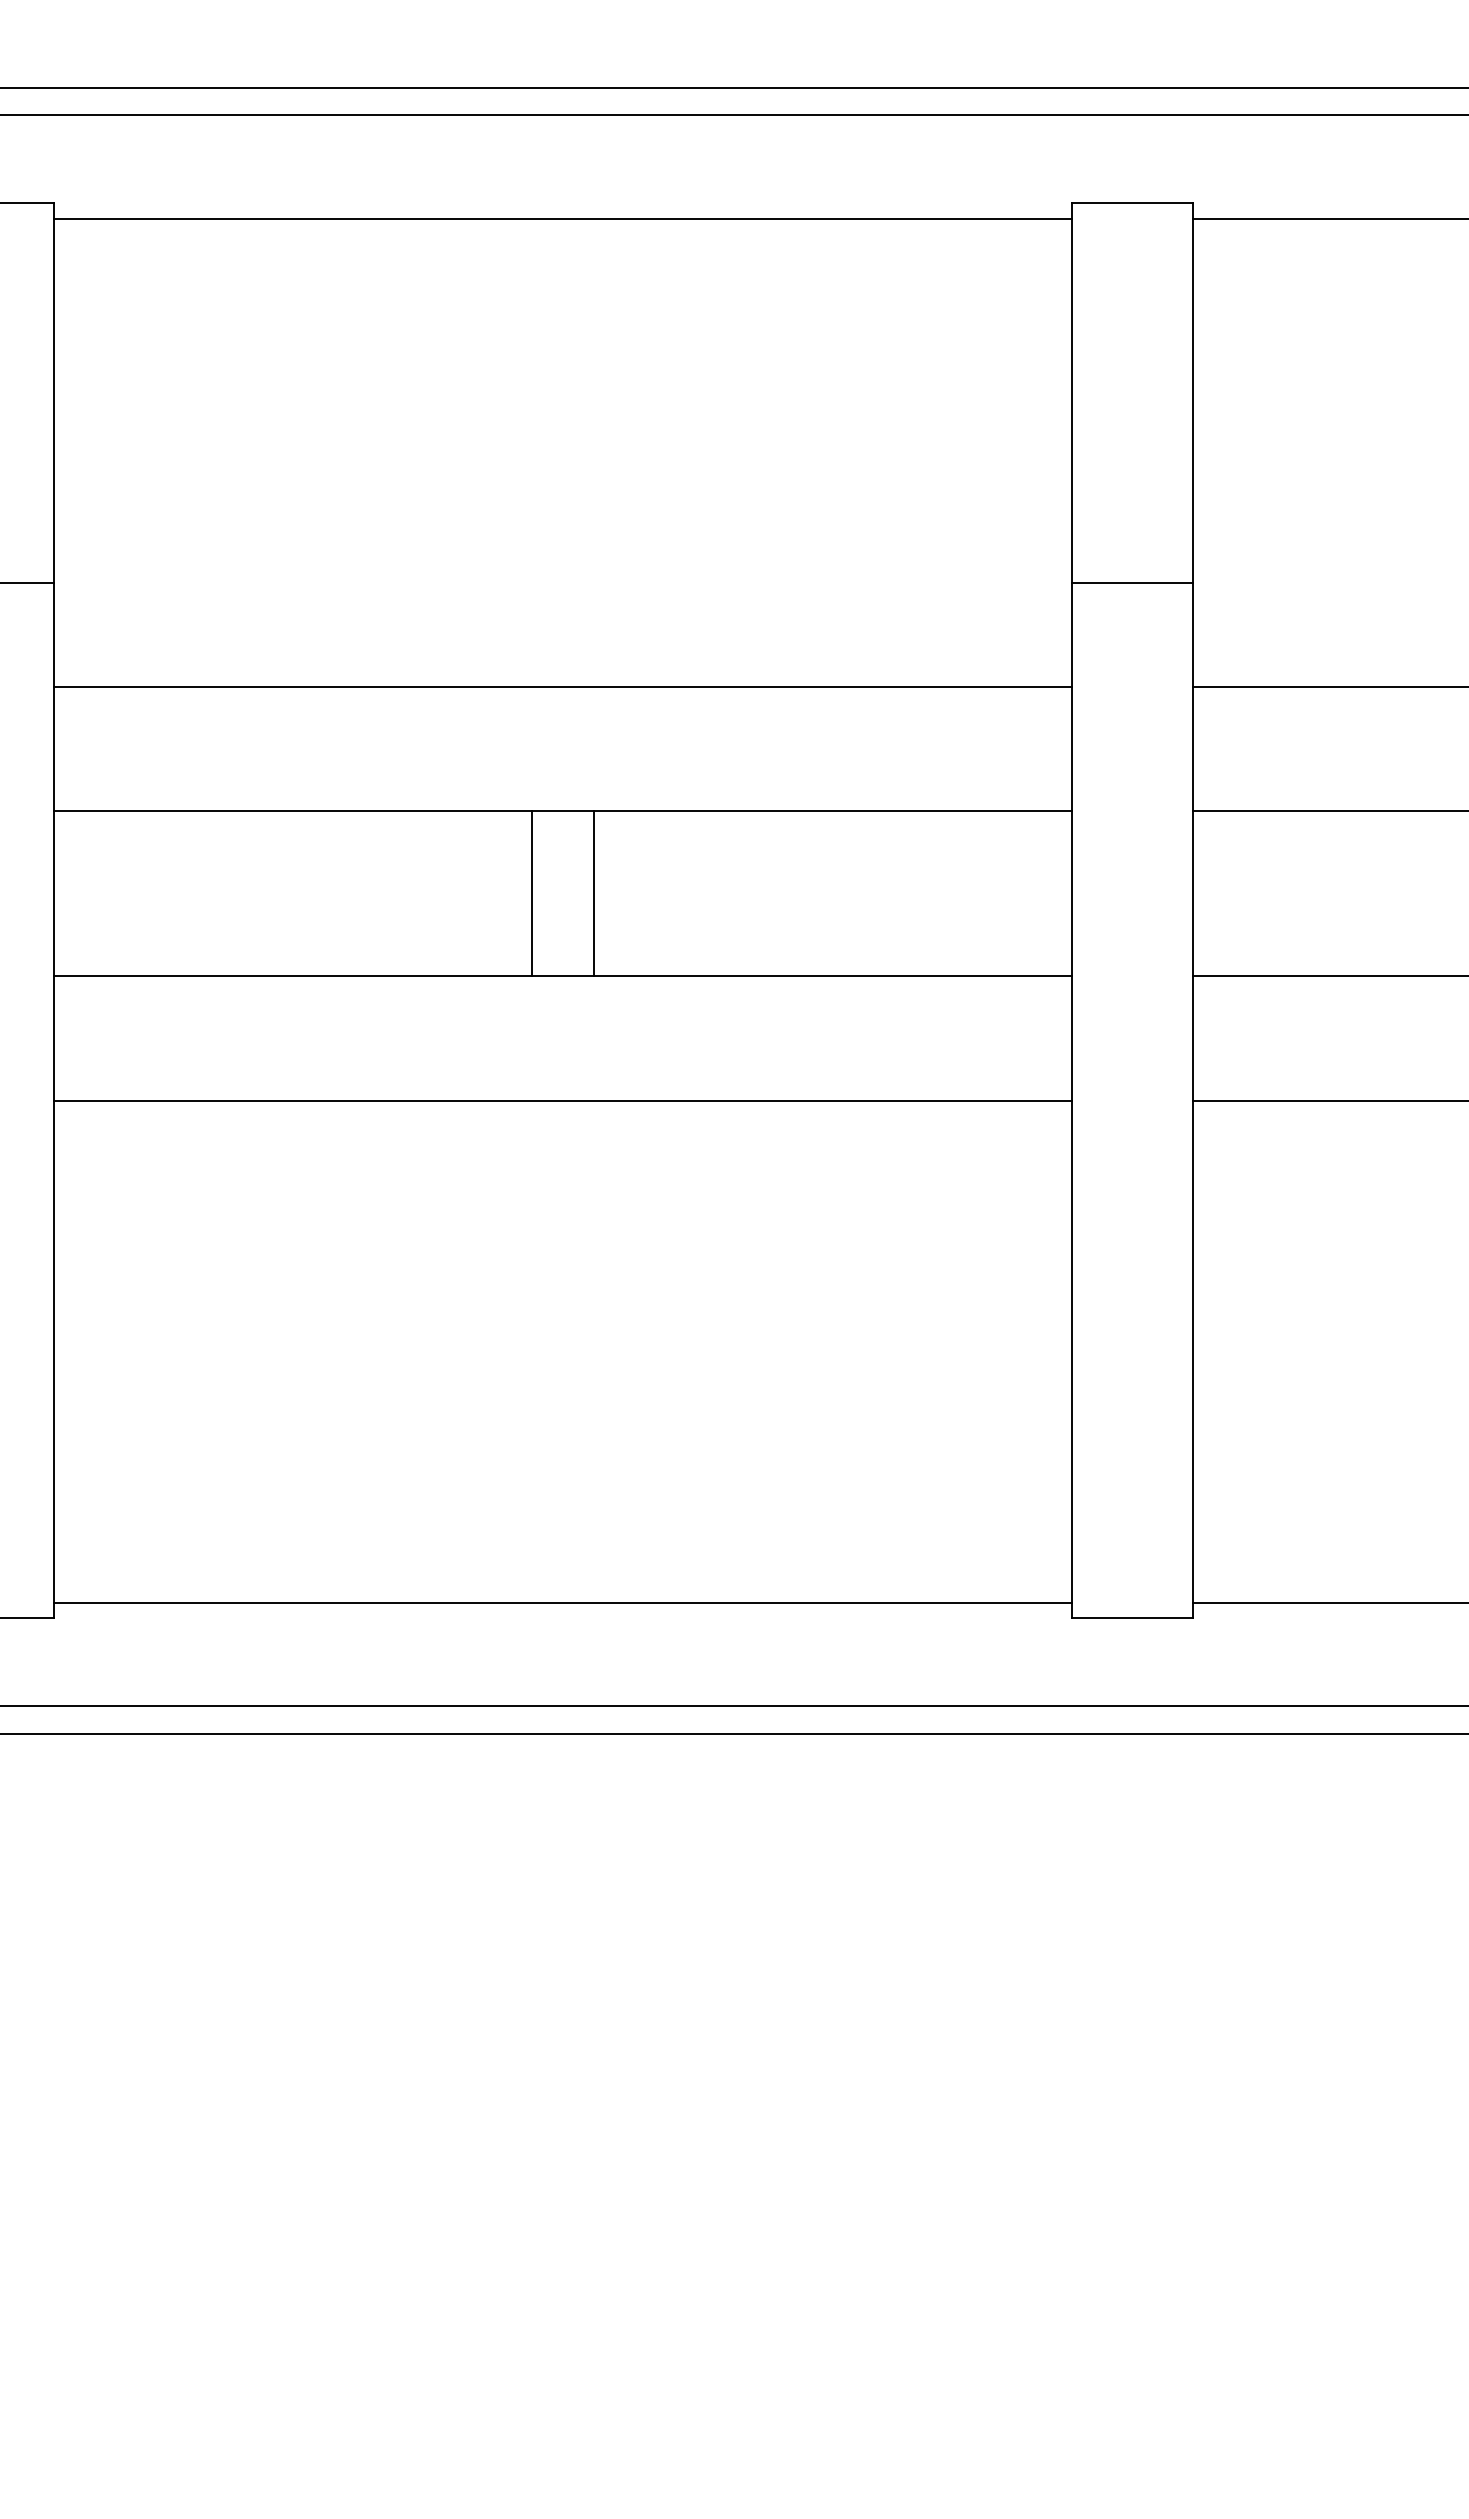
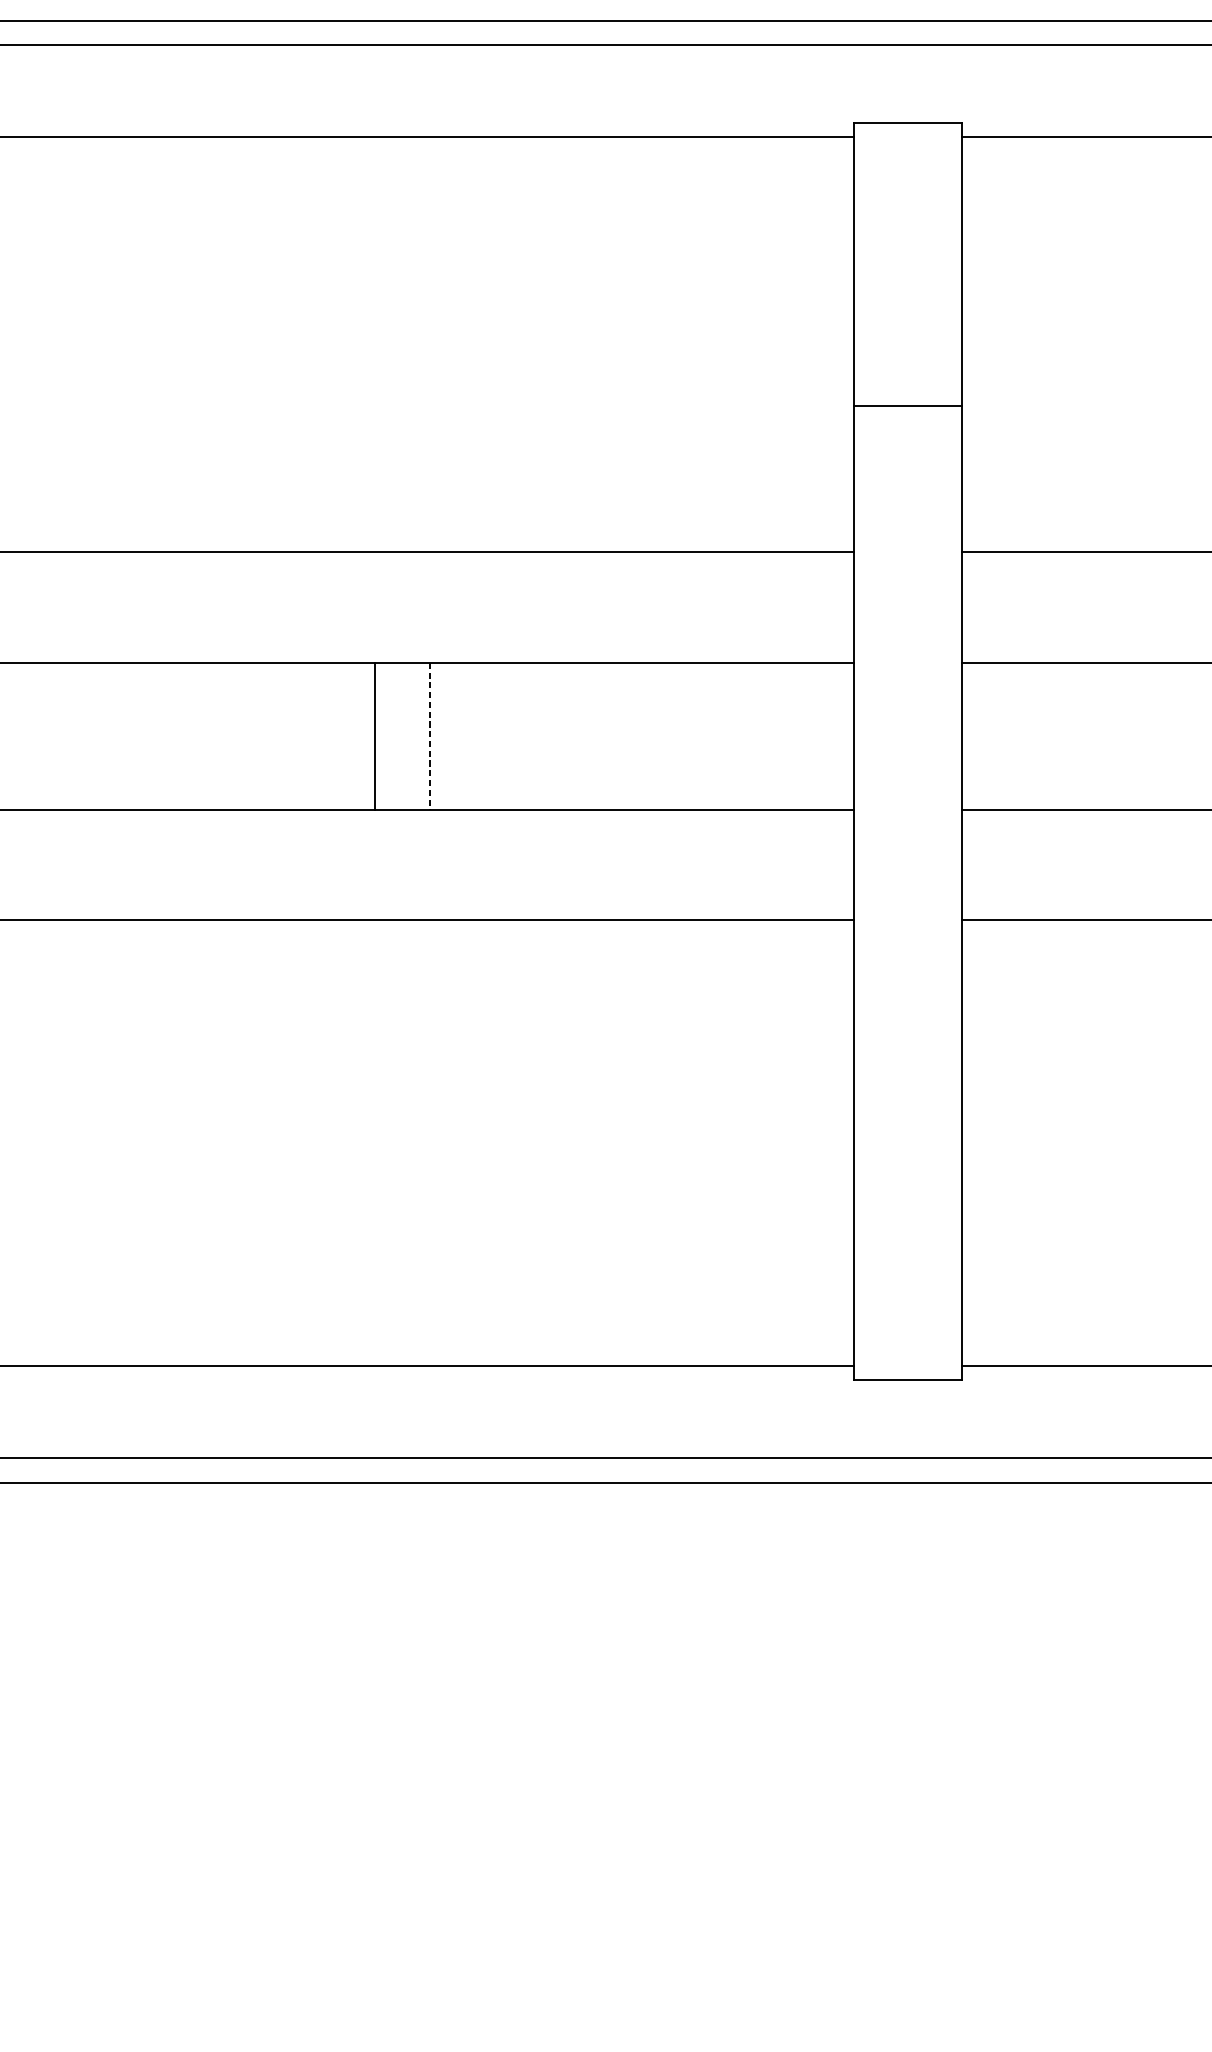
line: (1131, 583) -> (907, 406), moved
line: (593, 893) -> (429, 736), solid -> dashed

